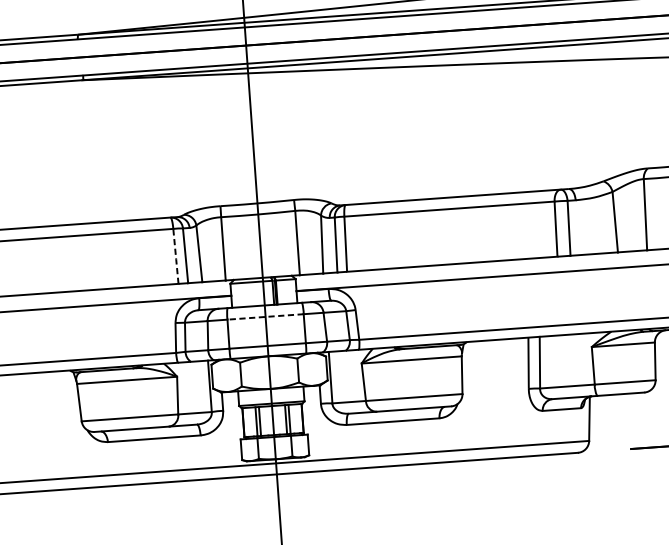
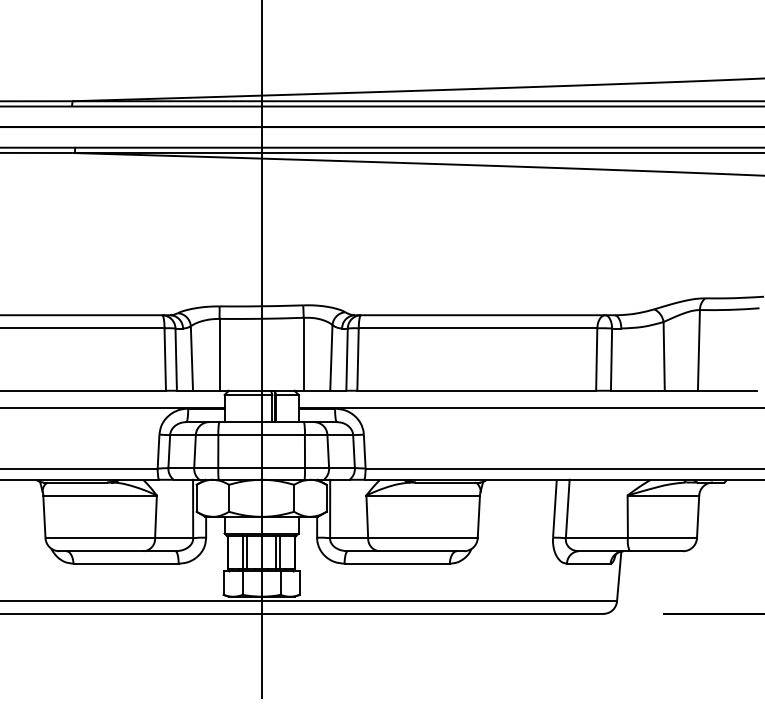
line: (176, 256) -> (165, 359), dashed -> solid
line: (265, 317) -> (261, 435), dashed -> solid

